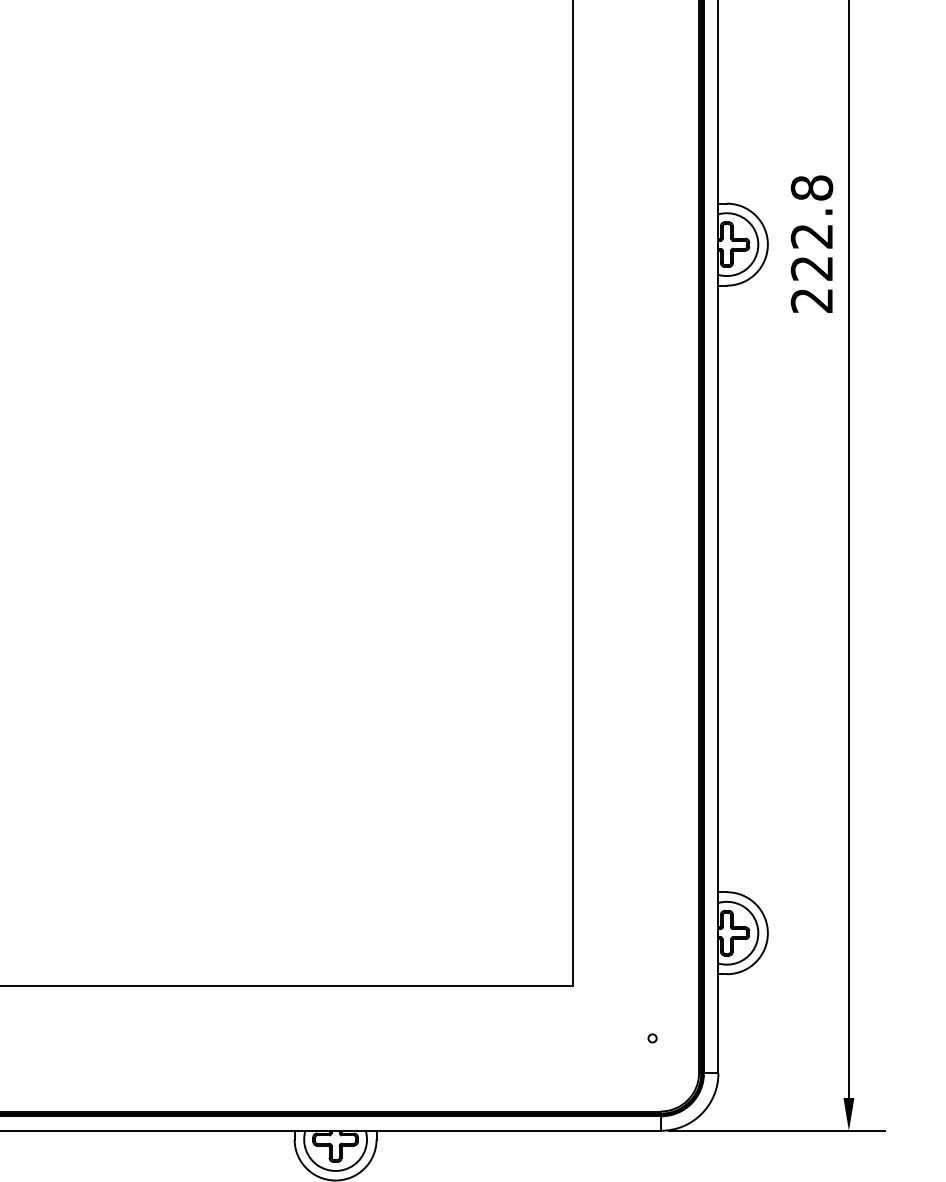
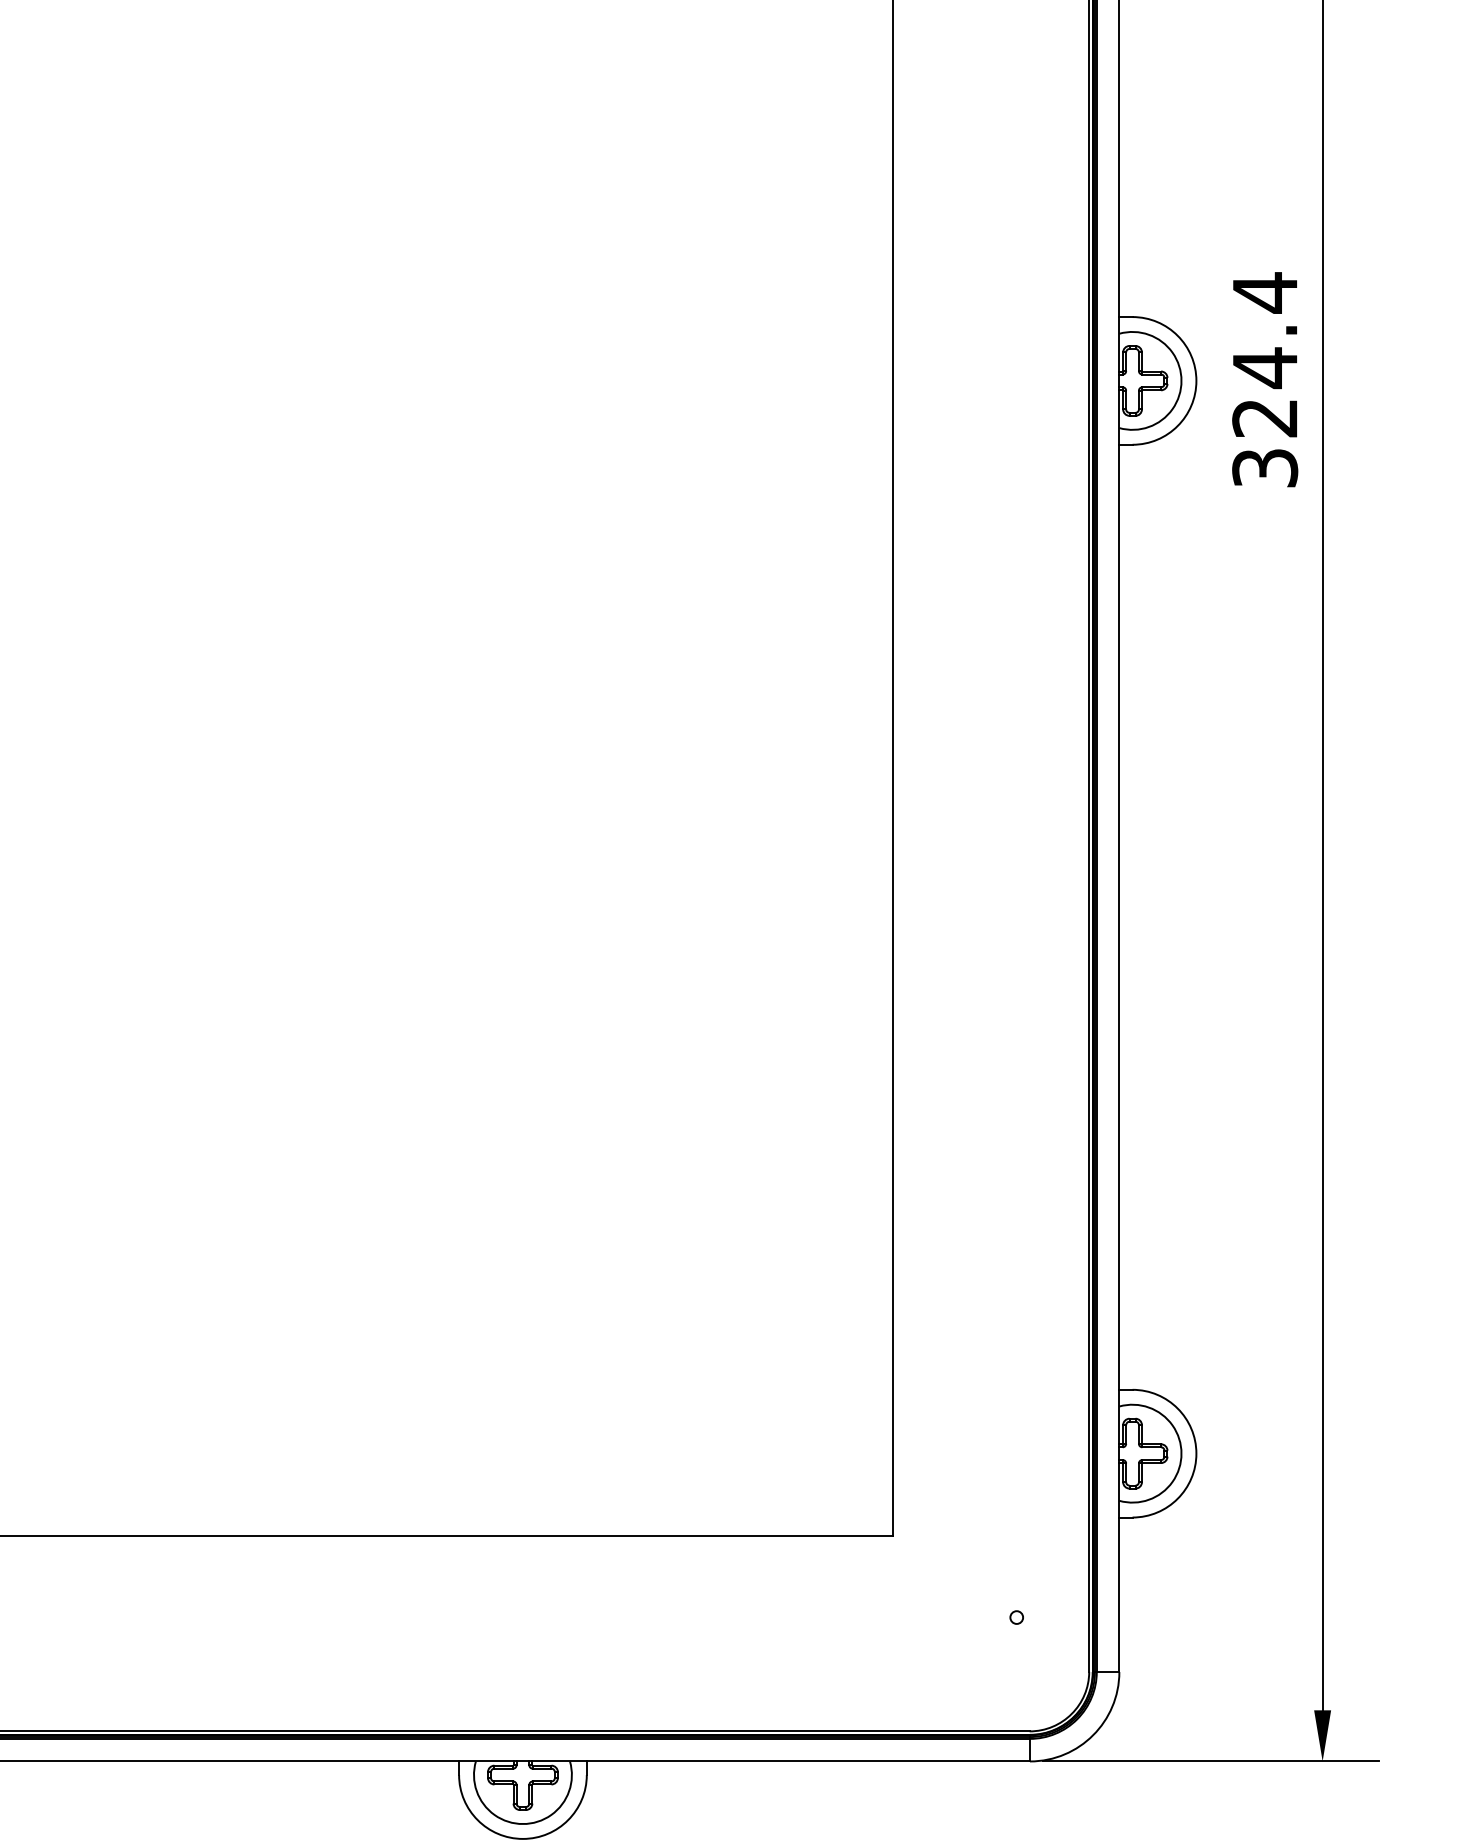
text: (811, 243) -> (1264, 379), 222.8 -> 324.4

